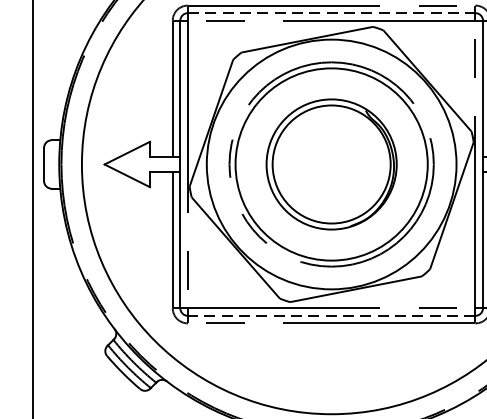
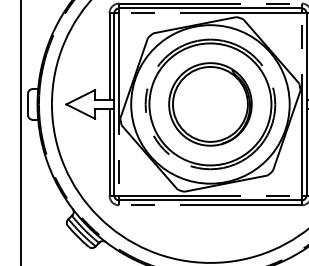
line: (331, 13) -> (210, 8), dashed -> solid
line: (330, 315) -> (209, 200), dashed -> solid

